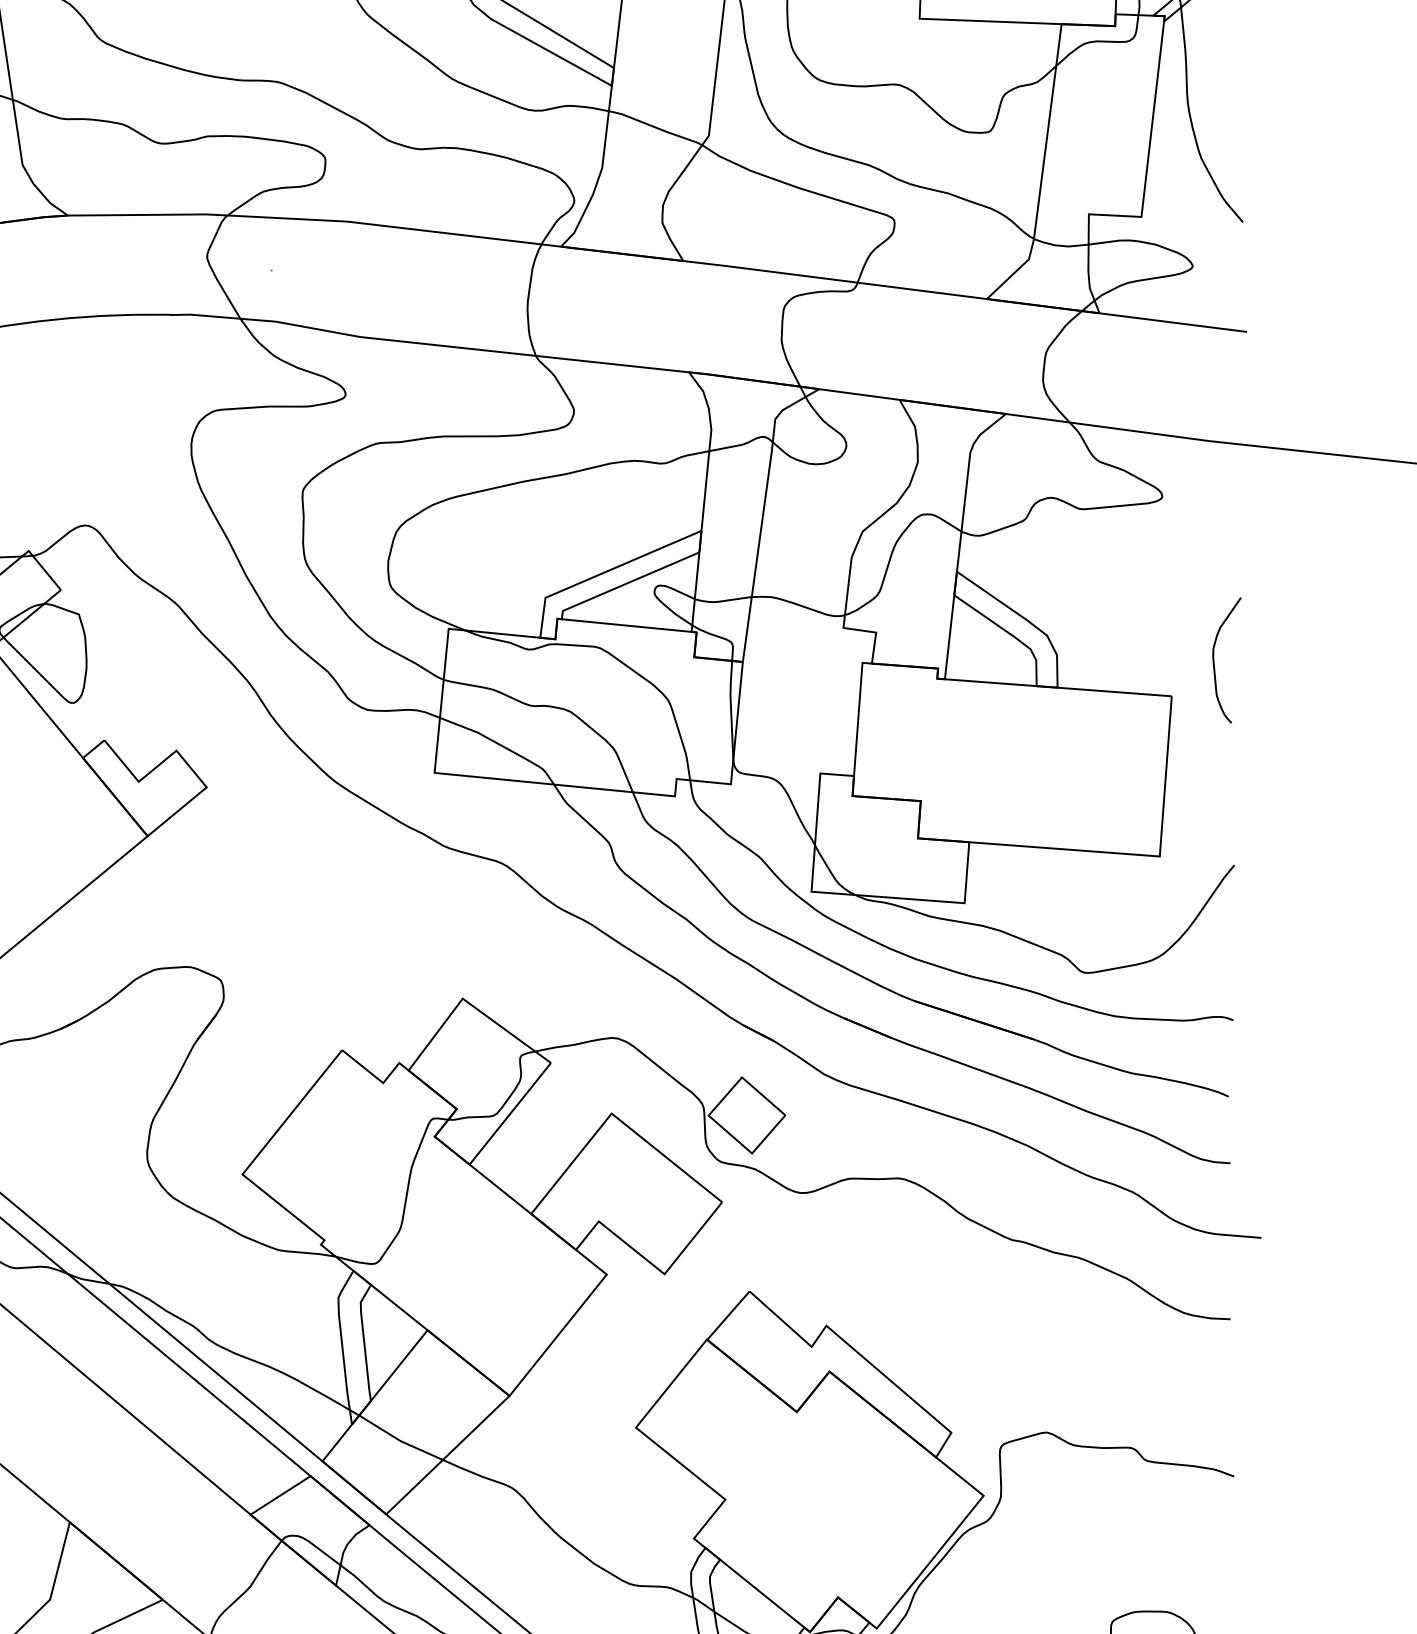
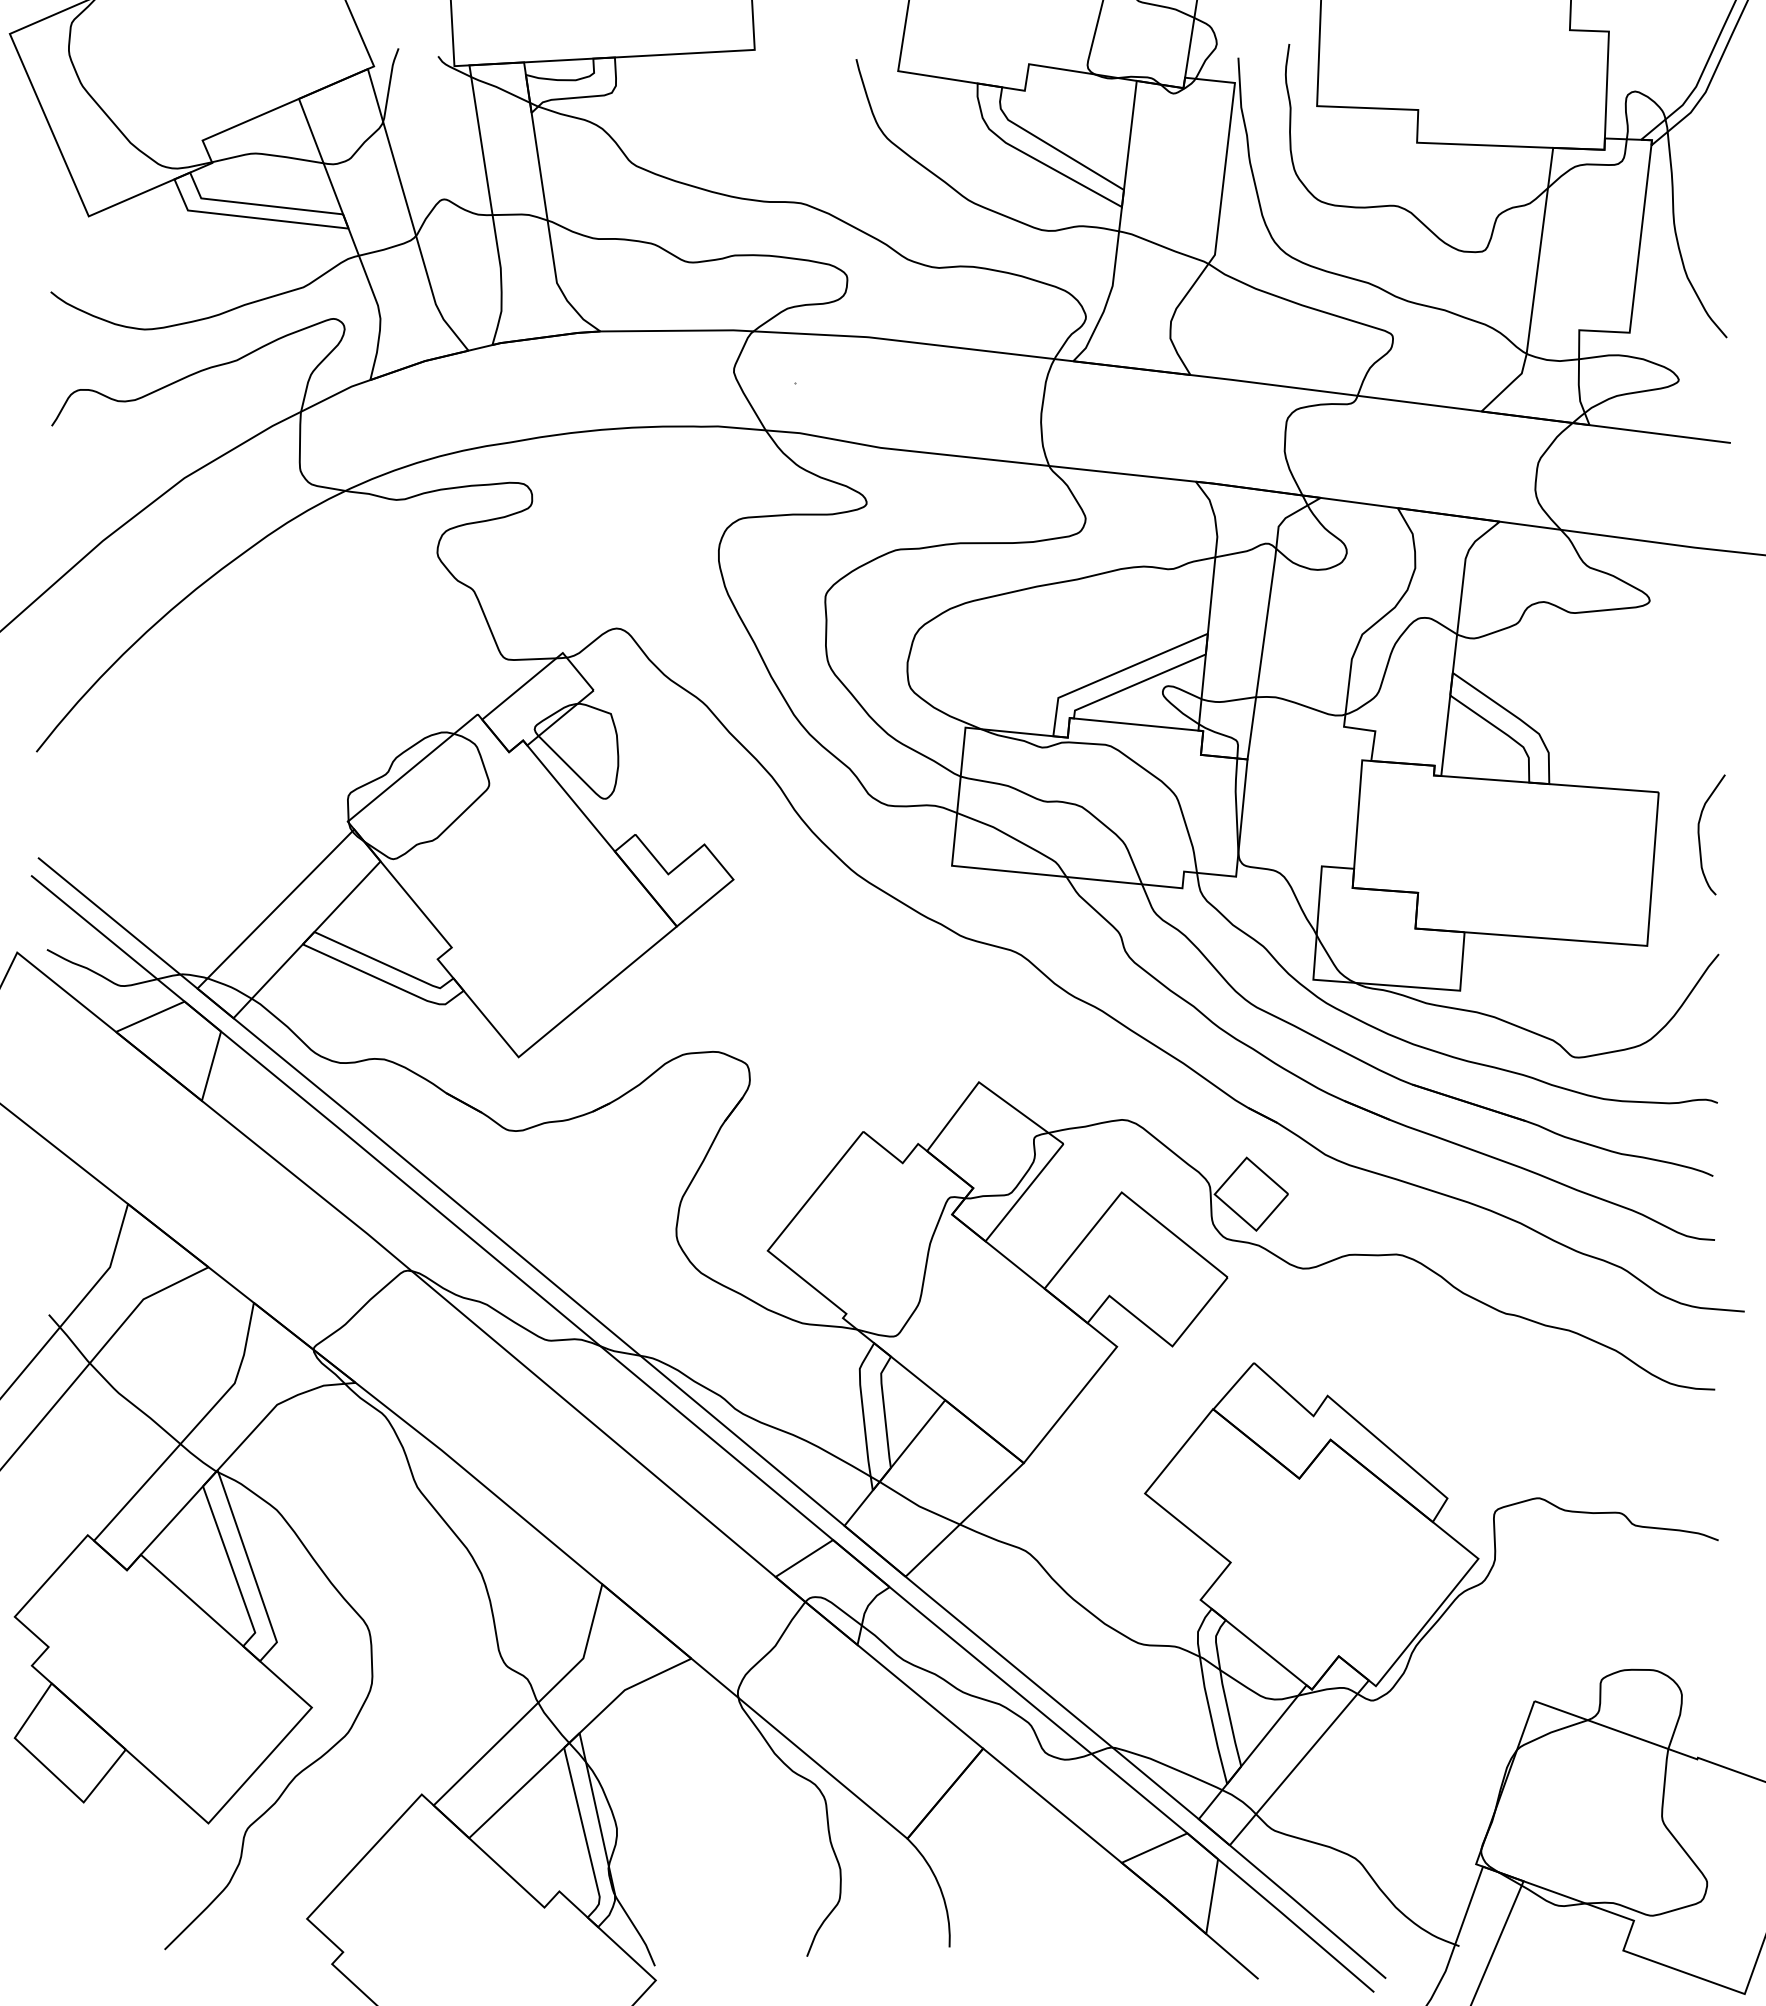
curve: (1214, 659) -> (1699, 834), moved

